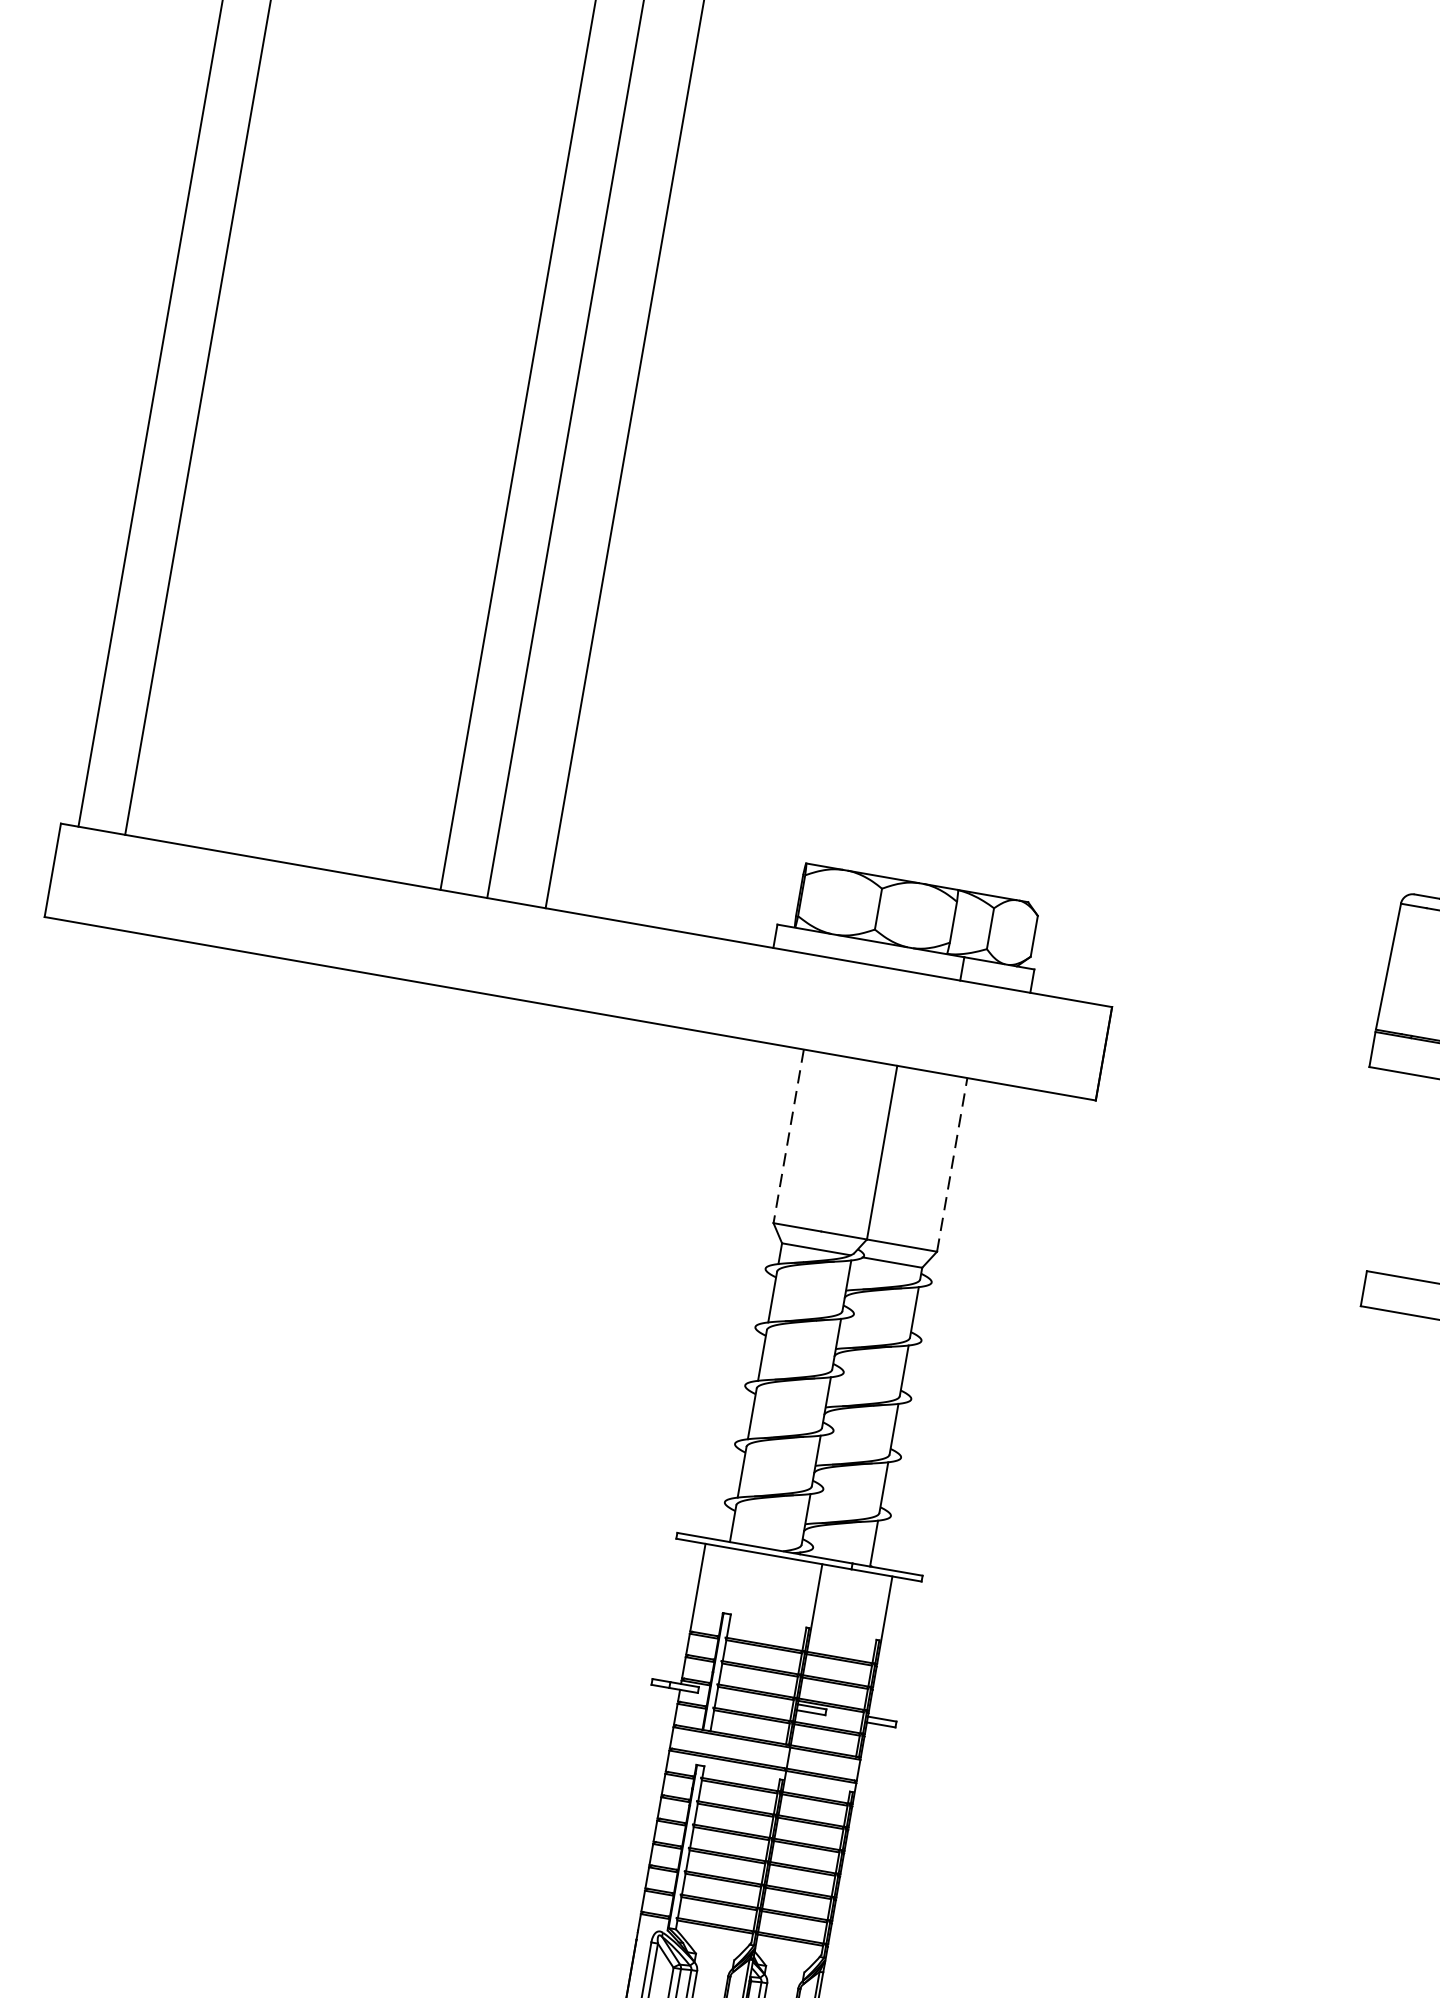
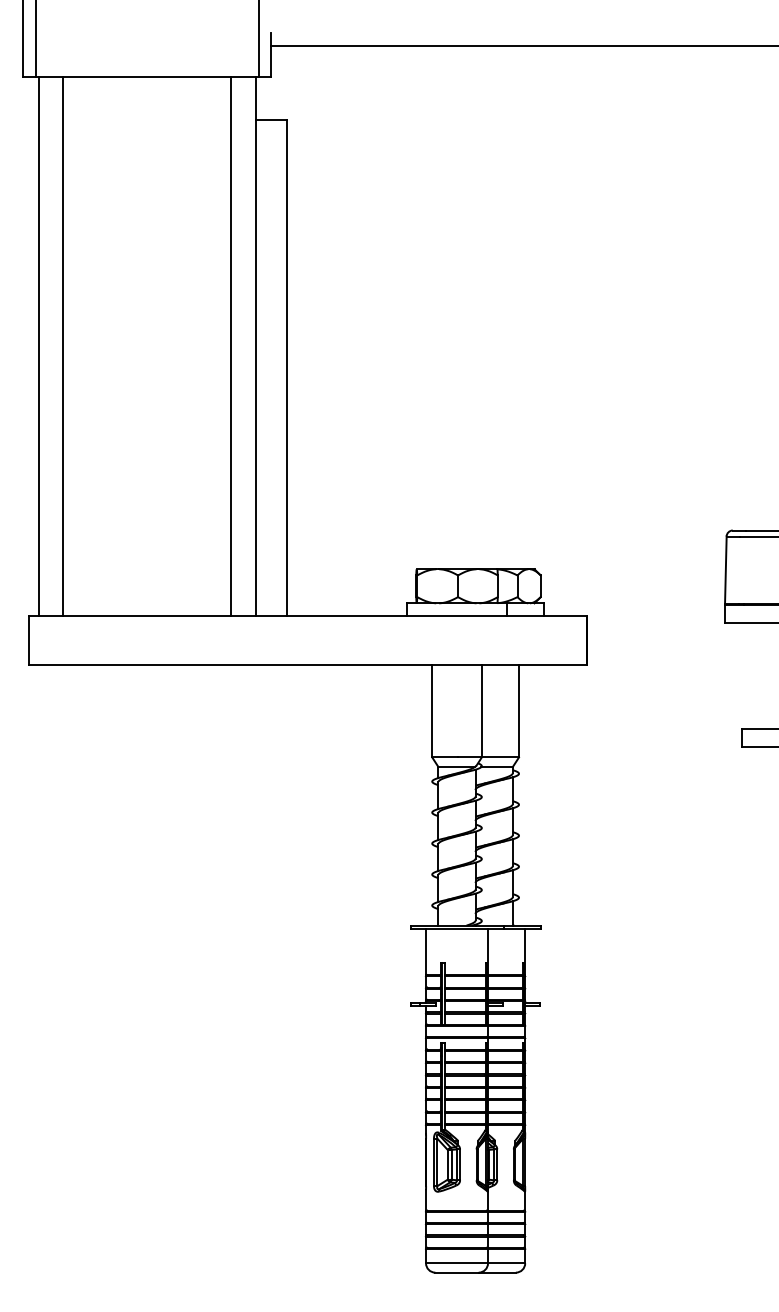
line: (789, 1136) -> (432, 711), dashed -> solid
line: (953, 1163) -> (519, 710), dashed -> solid

